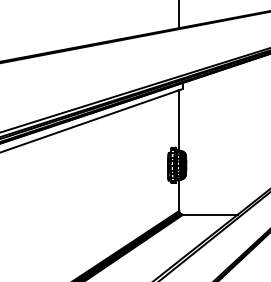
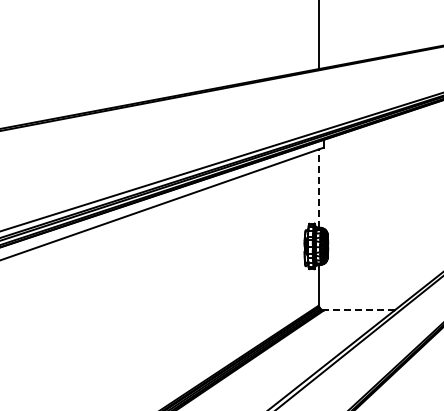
line: (178, 120) -> (318, 188), solid -> dashed
line: (209, 214) -> (358, 310), solid -> dashed

